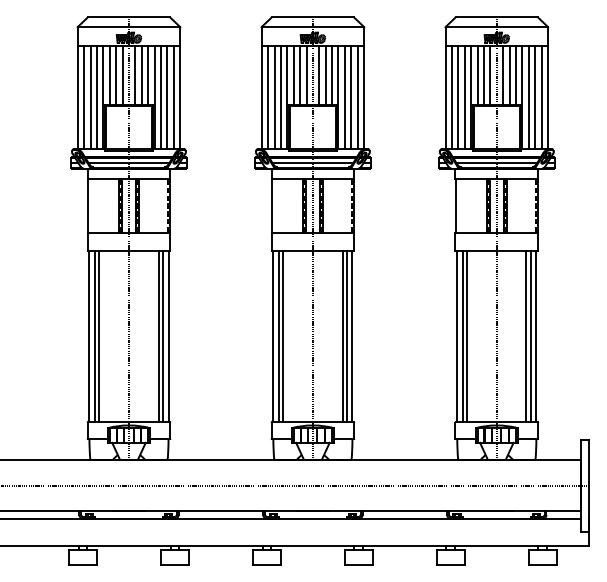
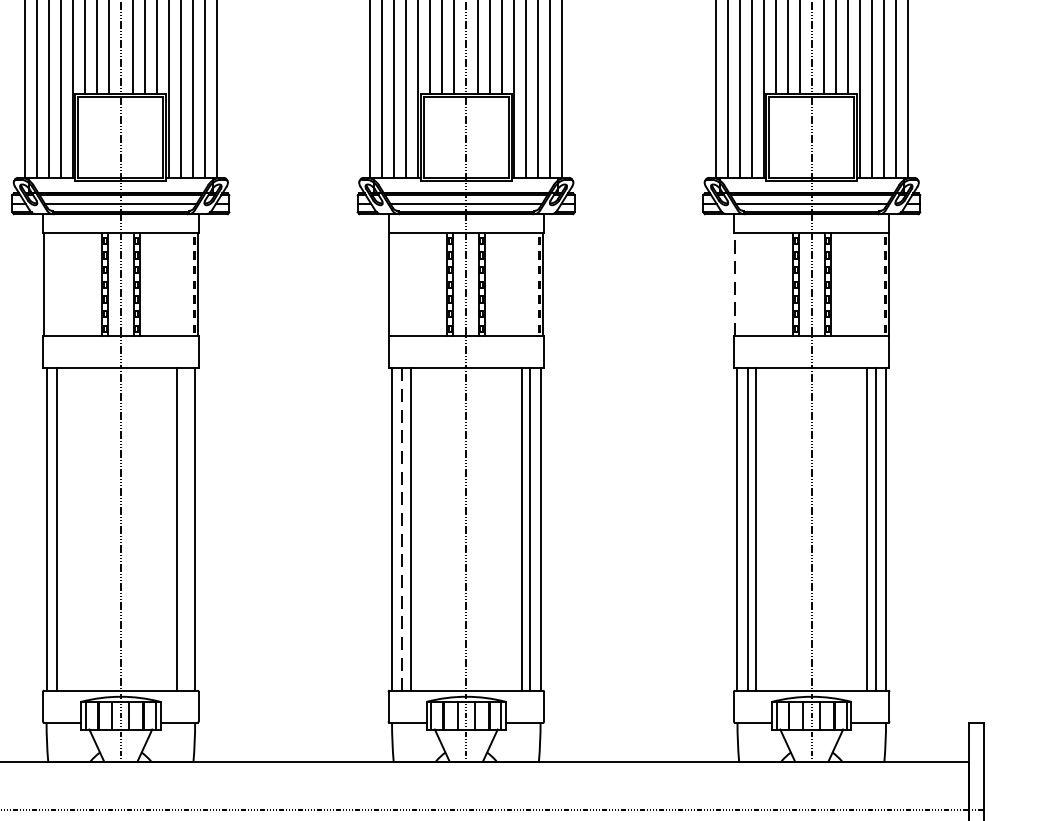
line: (455, 205) -> (734, 283), solid -> dashed
line: (99, 336) -> (65, 529), removed
line: (163, 336) -> (185, 529), removed
line: (278, 336) -> (401, 529), solid -> dashed

